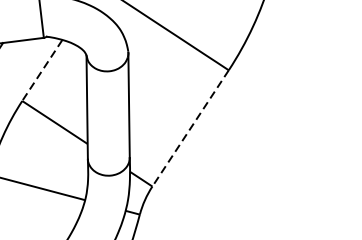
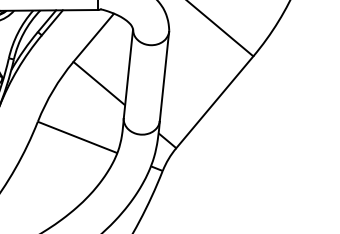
line: (42, 71) -> (93, 38), dashed -> solid
line: (190, 128) -> (214, 102), dashed -> solid

